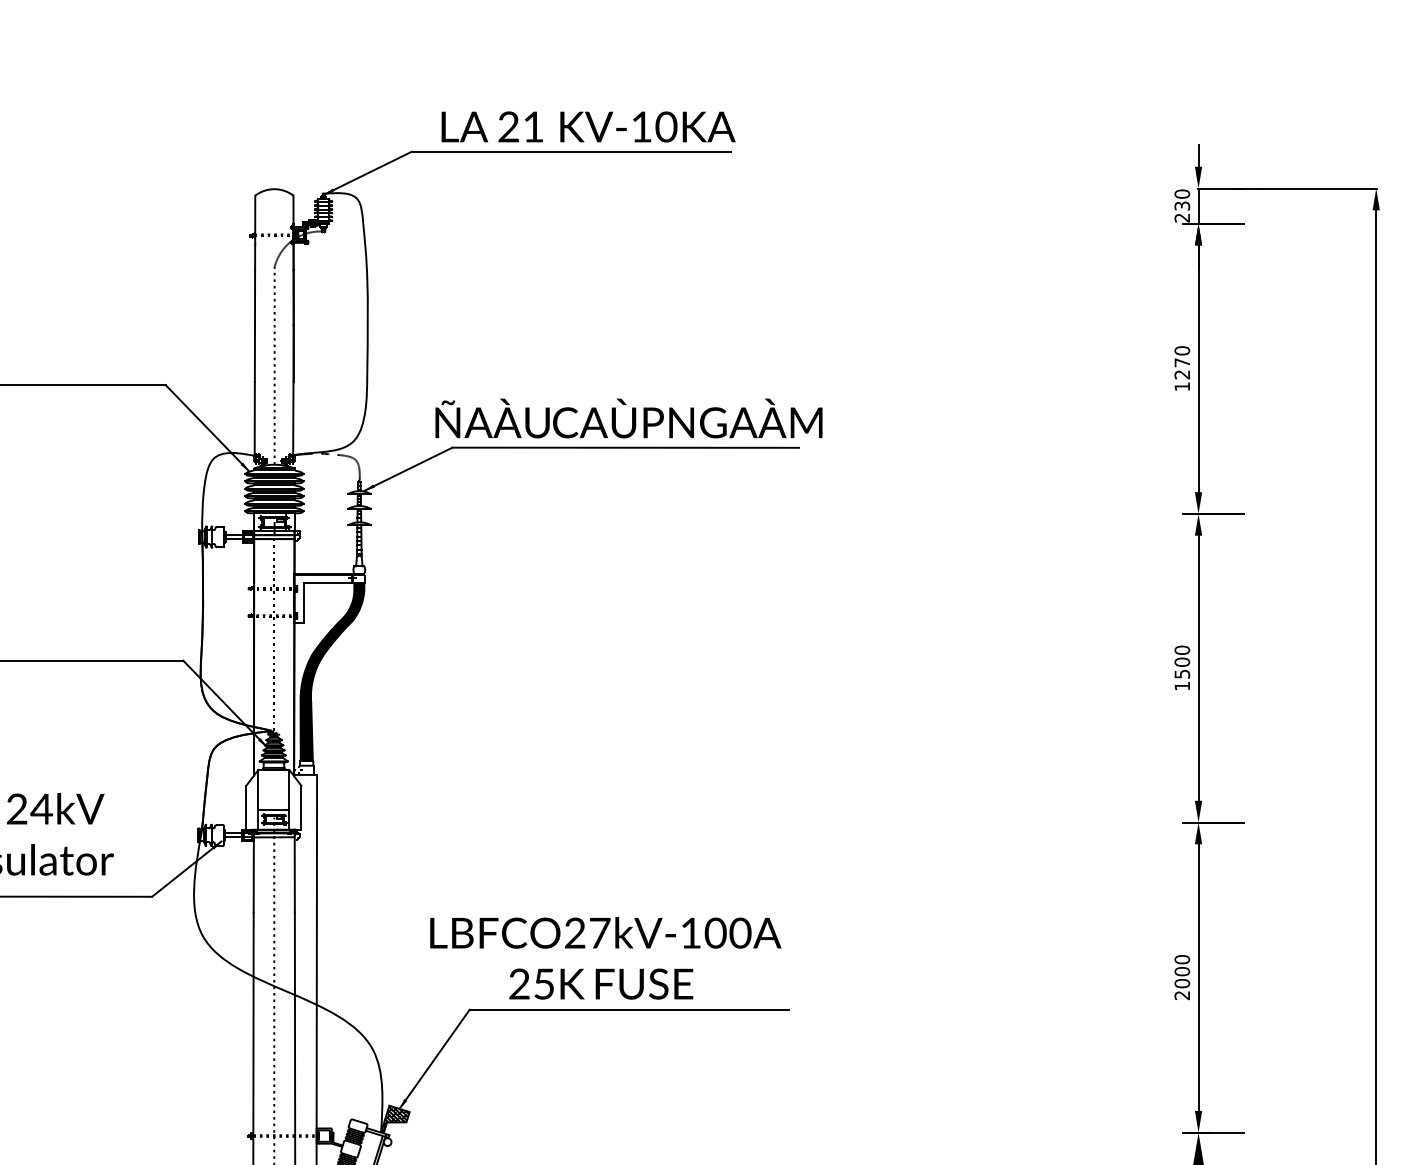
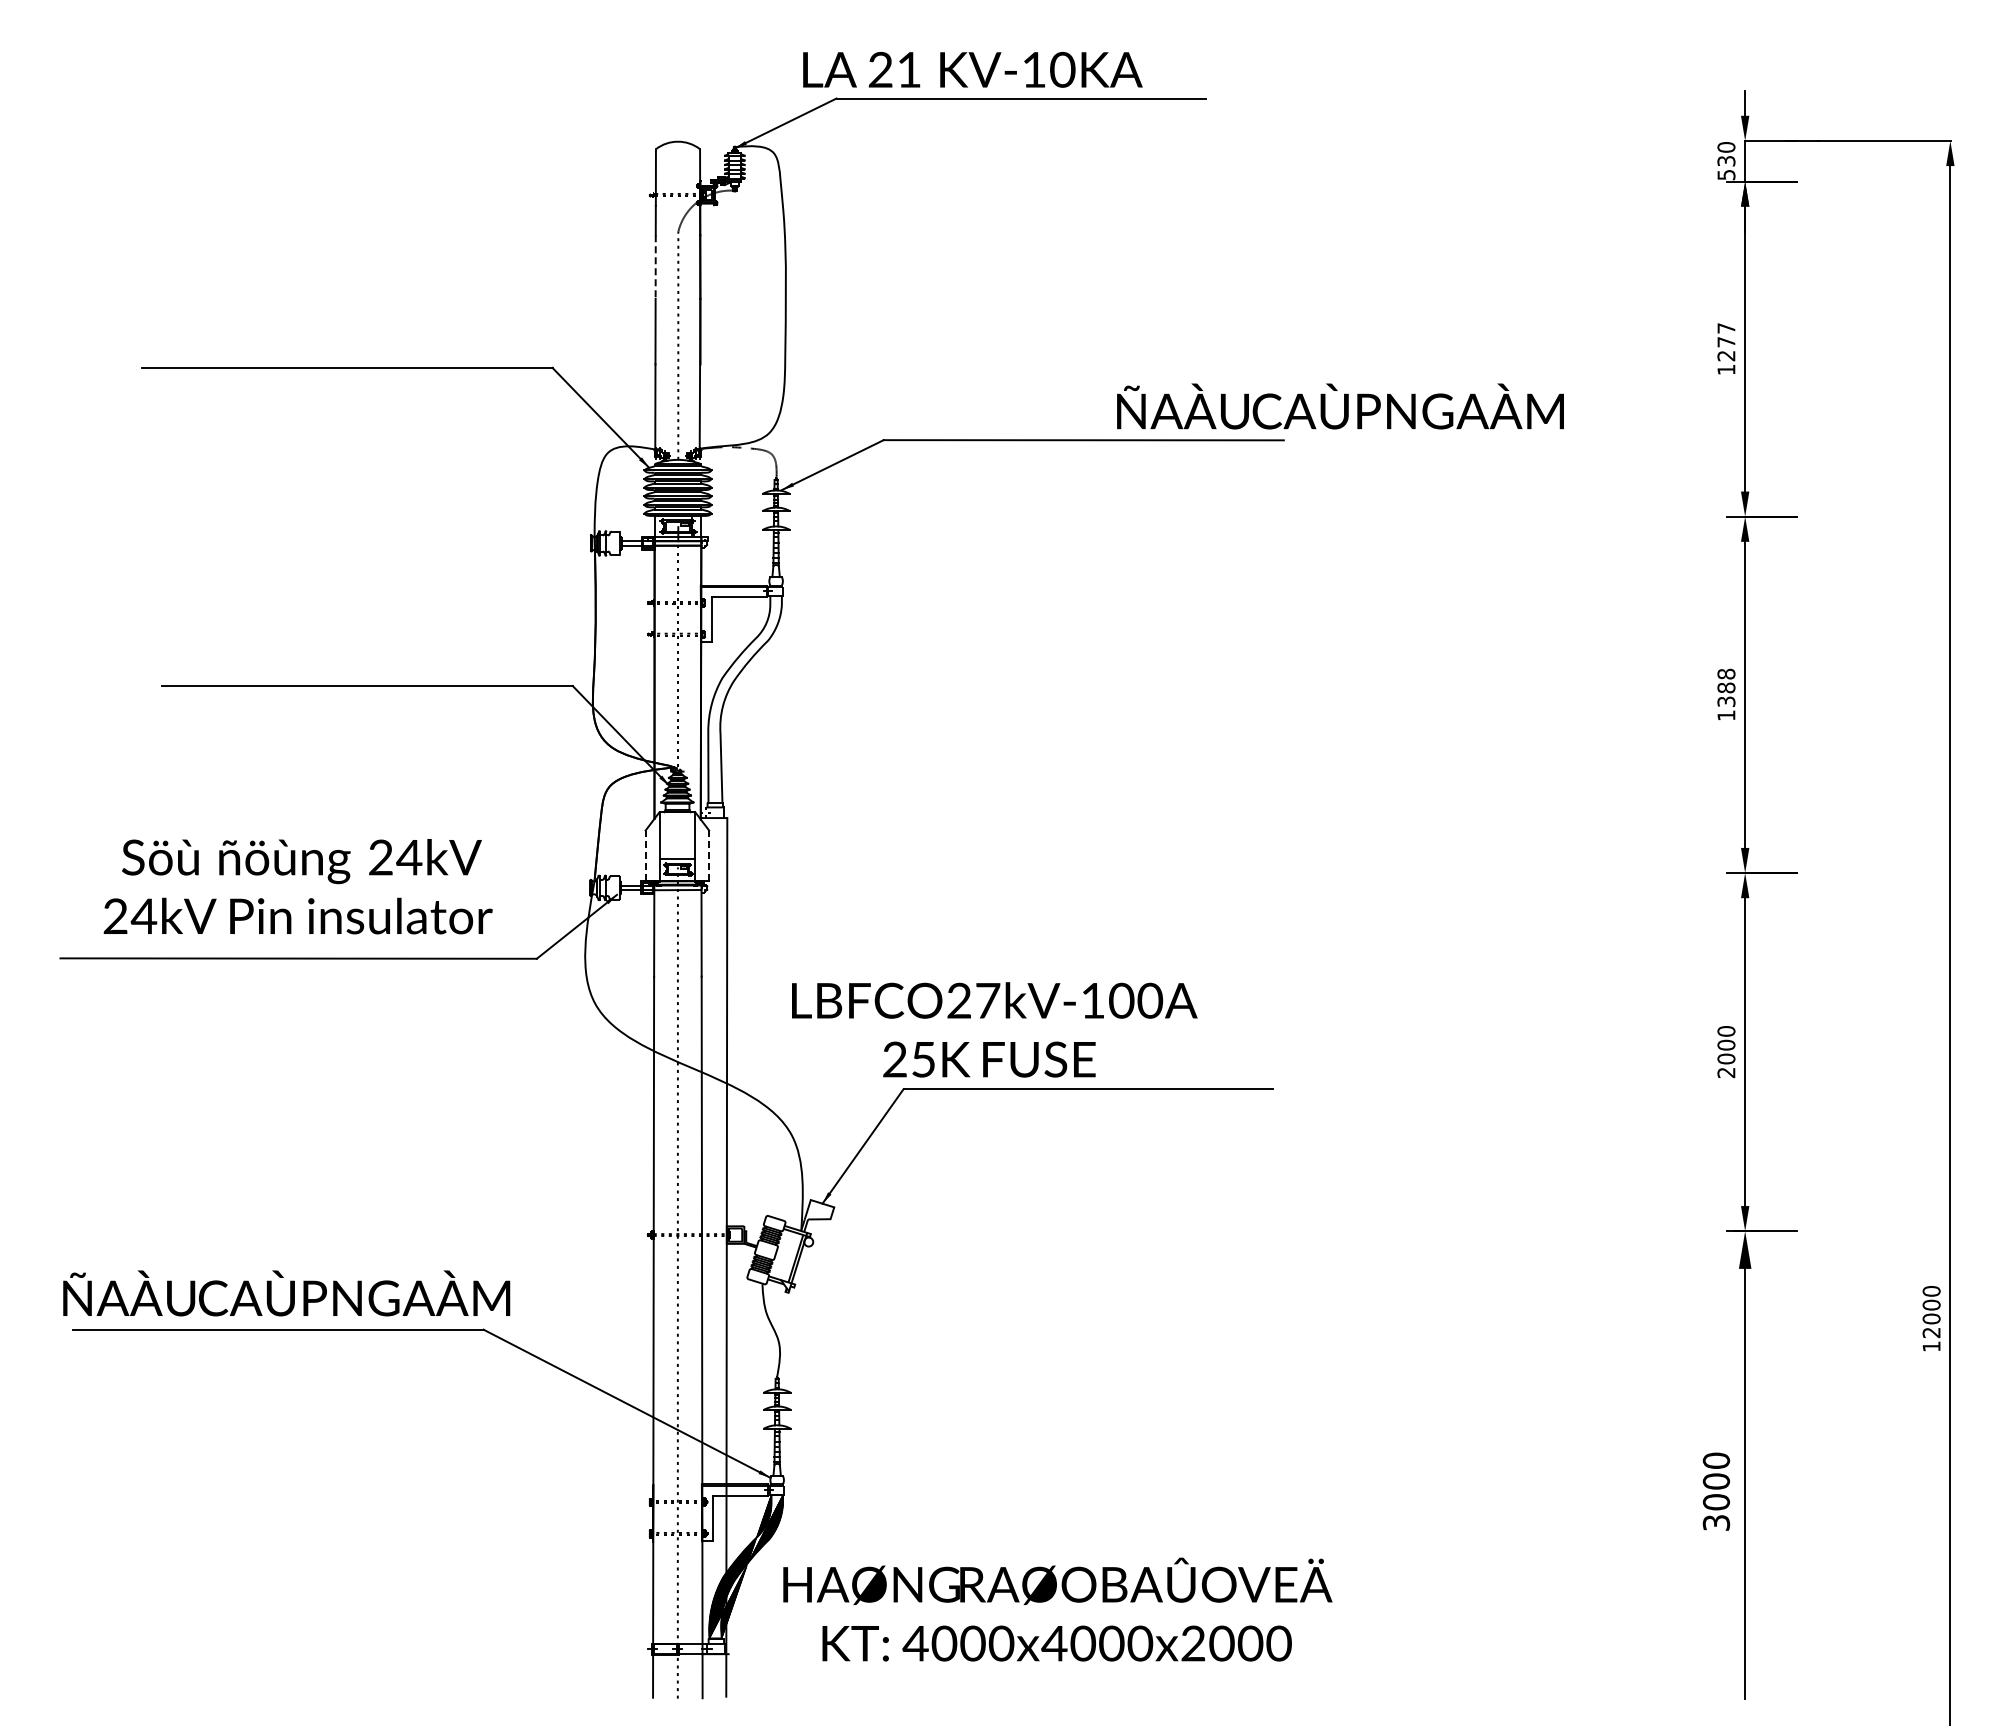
text: (588, 126) -> (972, 69), moved
text: (1182, 218) -> (1726, 175), 230 -> 530
line: (254, 298) -> (655, 267), solid -> dashed
text: (1182, 350) -> (1726, 328), 1270 -> 1277
text: (628, 418) -> (1340, 406), moved
text: (1182, 661) -> (1726, 687), 1500 -> 1388
fill: (332, 671) -> (745, 698), removed
line: (246, 807) -> (645, 855), solid -> dashed
line: (301, 807) -> (709, 855), solid -> dashed
text: (605, 958) -> (994, 1029), moved
hatch: (395, 1119) -> (817, 1215), removed

